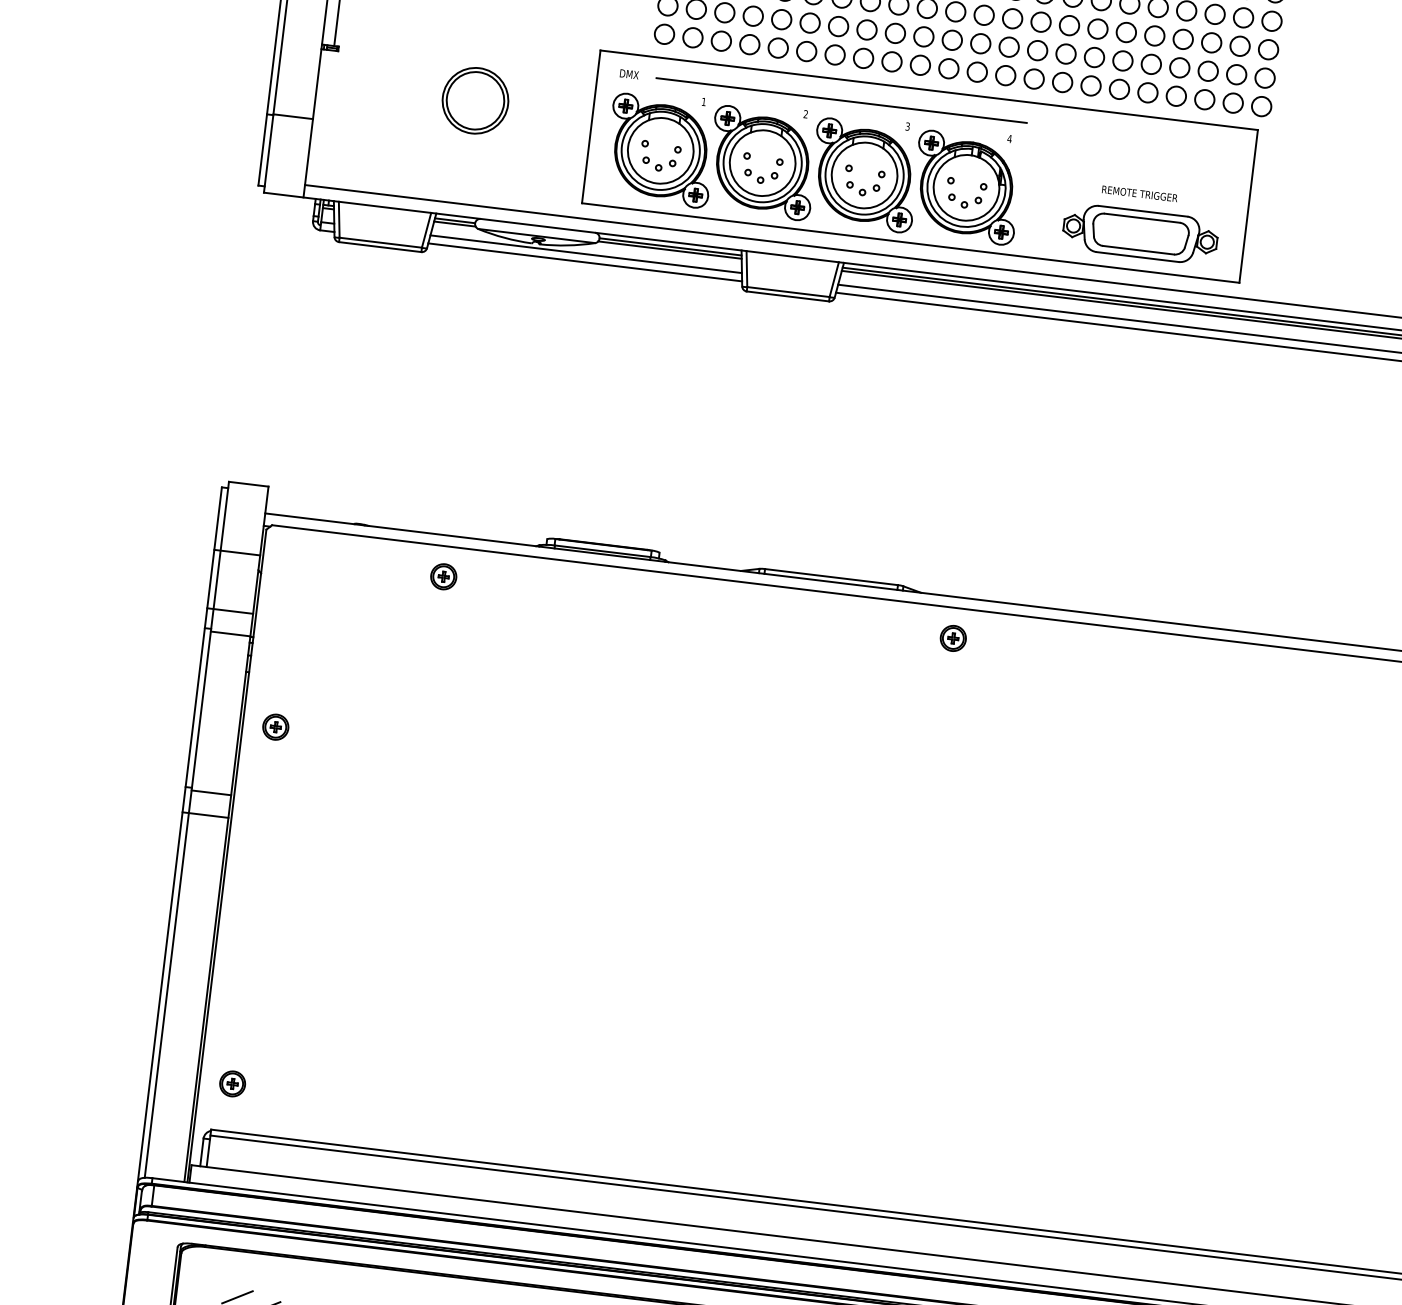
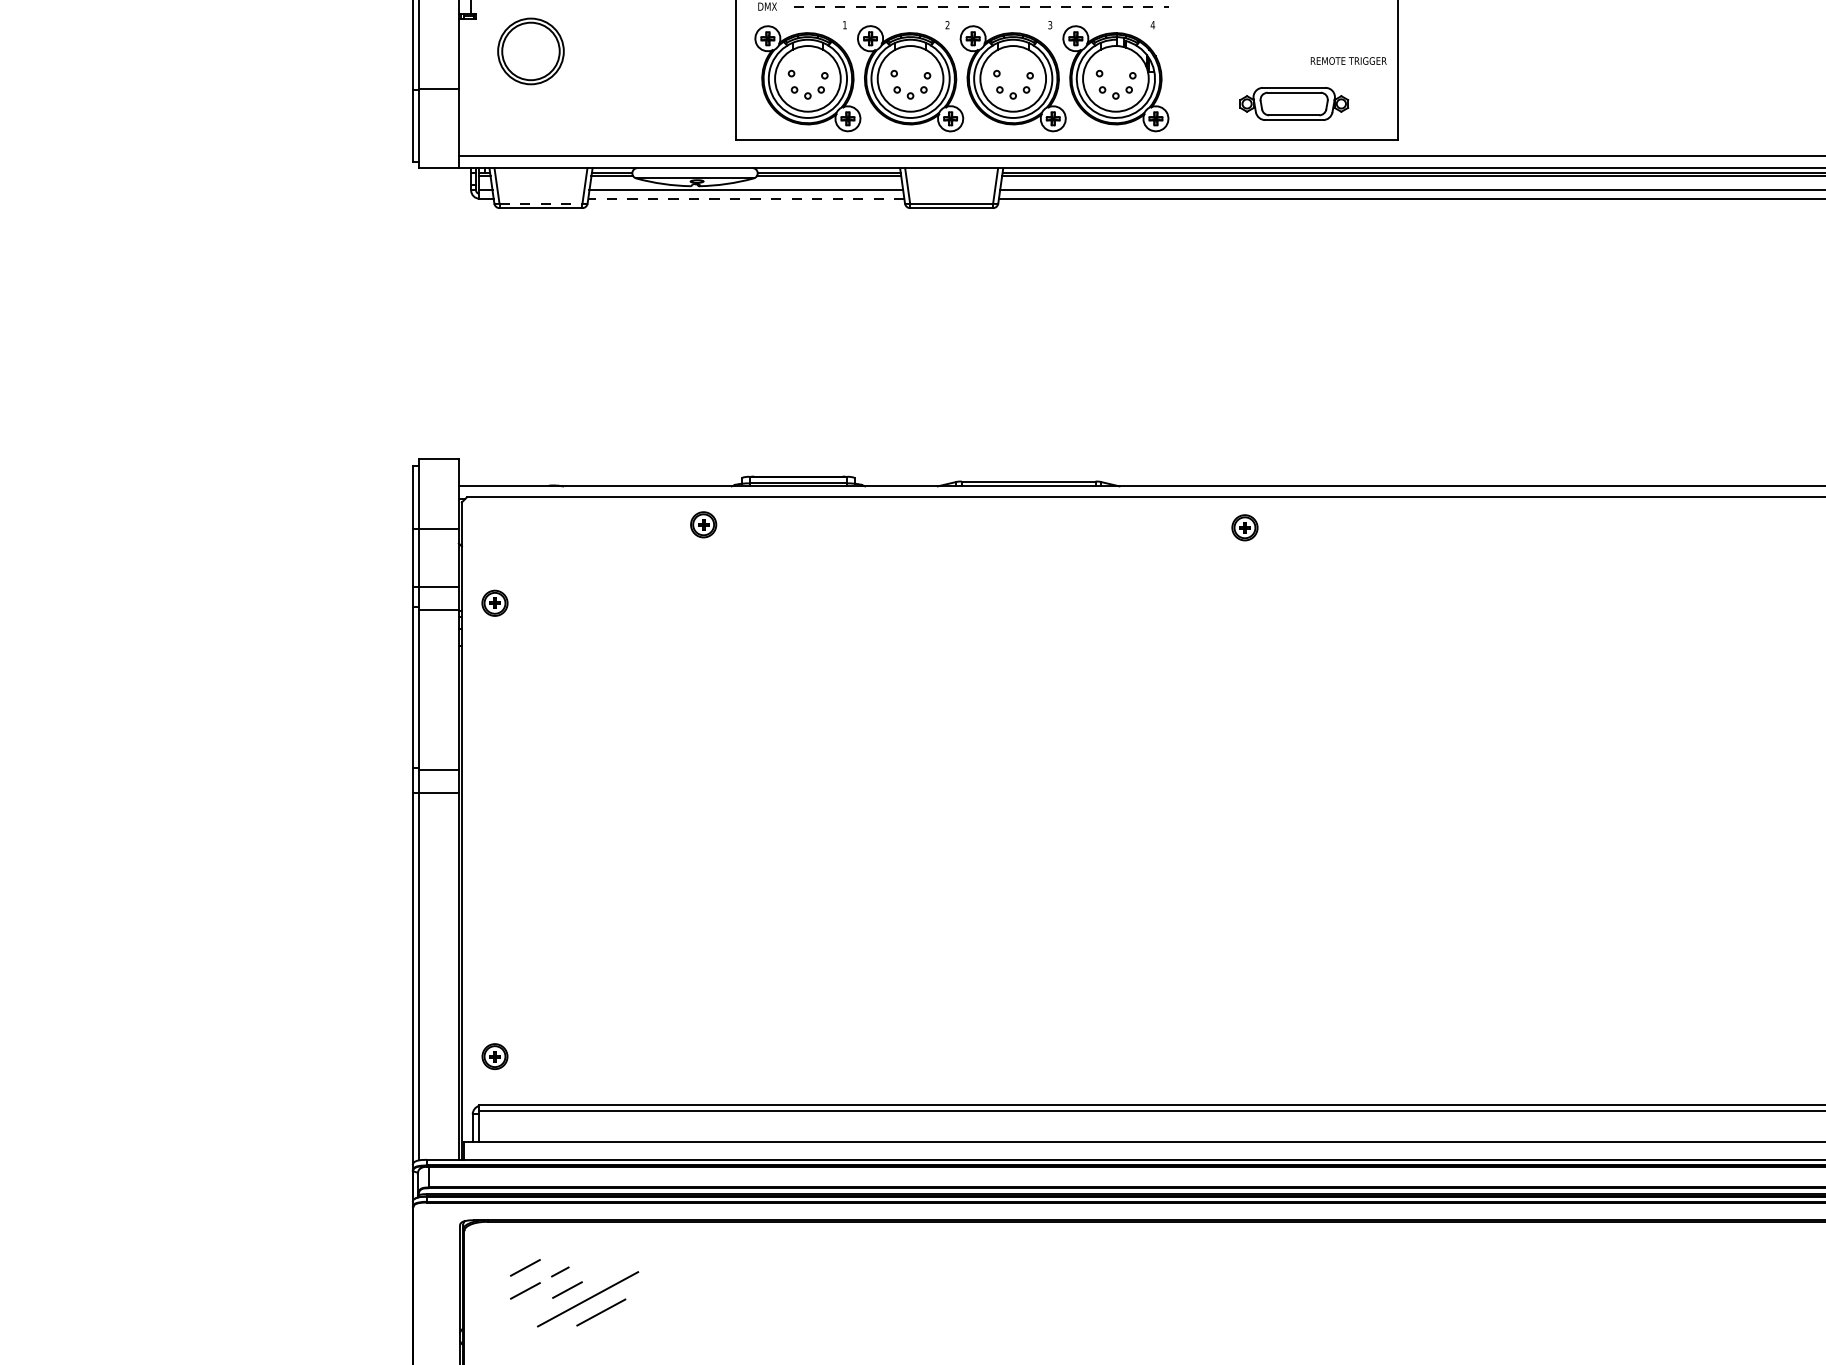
part: (475, 100) -> (530, 51), moved
line: (841, 100) -> (981, 7), solid -> dashed
text: (1139, 193) -> (1348, 60), moved
part: (1140, 233) -> (1294, 103), size x0.7
line: (381, 242) -> (541, 203), solid -> dashed
line: (584, 262) -> (745, 198), solid -> dashed
part: (443, 576) -> (703, 524), moved
part: (952, 638) -> (1244, 527), moved
part: (275, 726) -> (494, 602), moved

